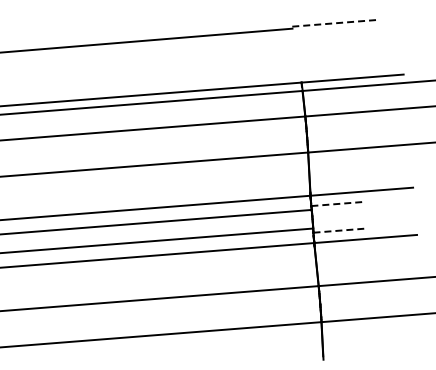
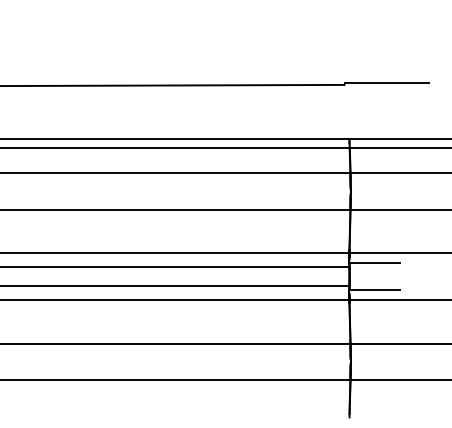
line: (335, 22) -> (387, 82), dashed -> solid
line: (337, 204) -> (375, 263), dashed -> solid
line: (339, 230) -> (375, 289), dashed -> solid

